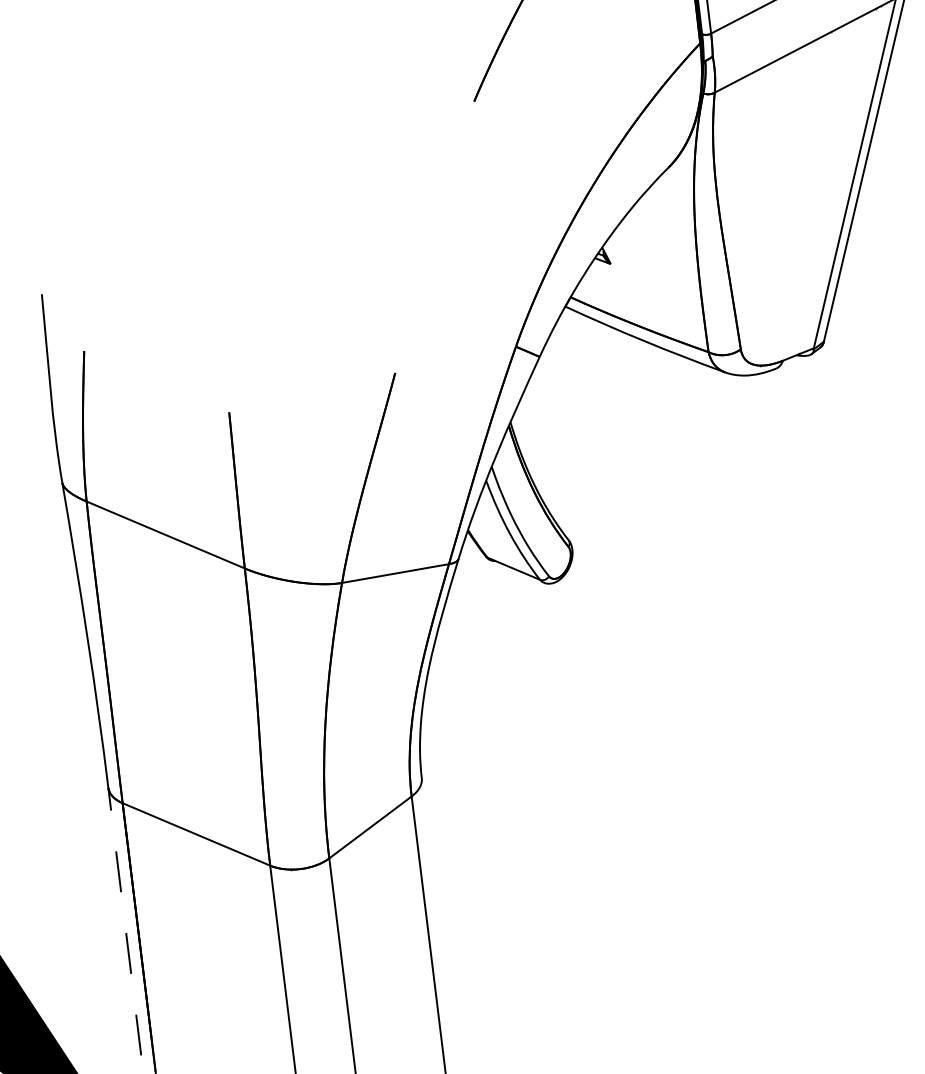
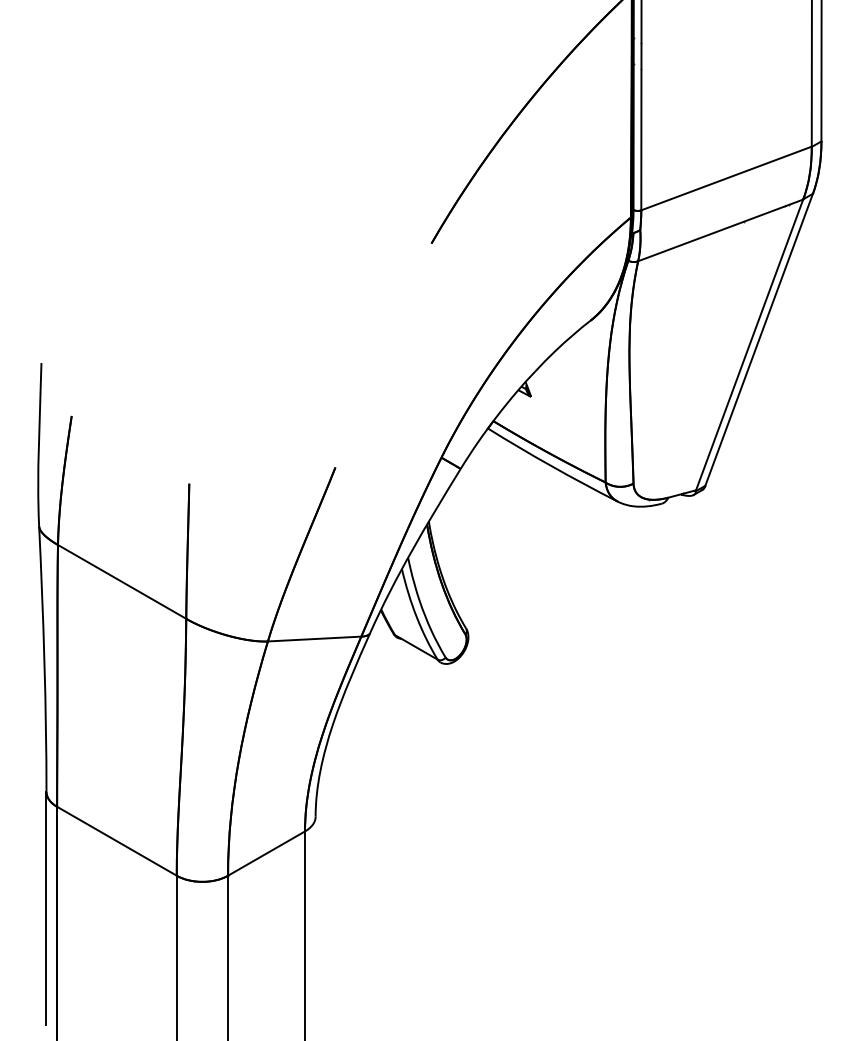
line: (124, 920) -> (46, 907), dashed -> solid

